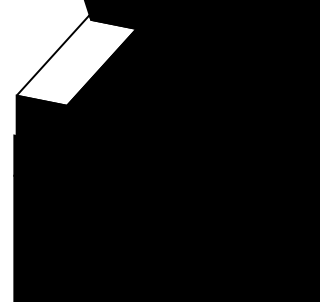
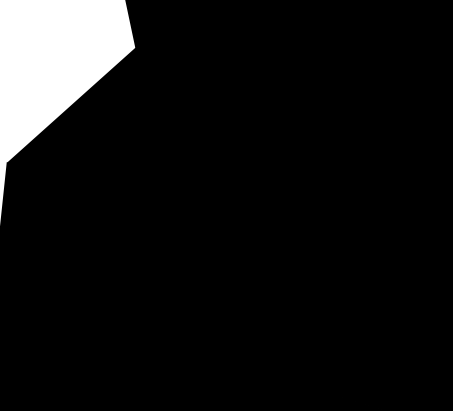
fill: (76, 60) -> (108, 117), added

